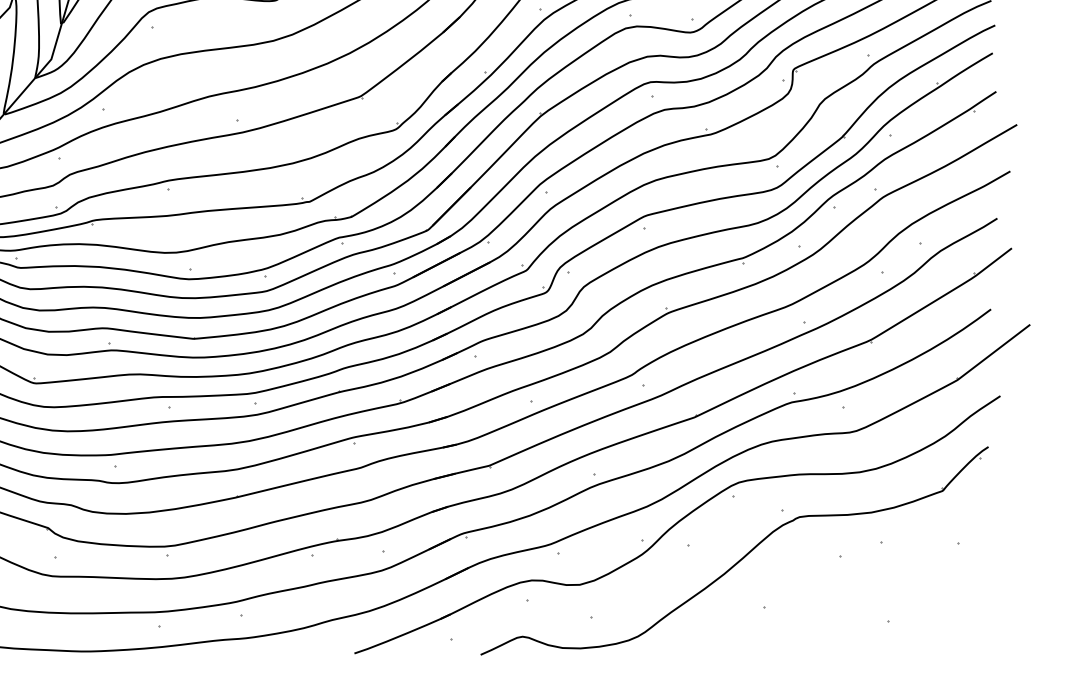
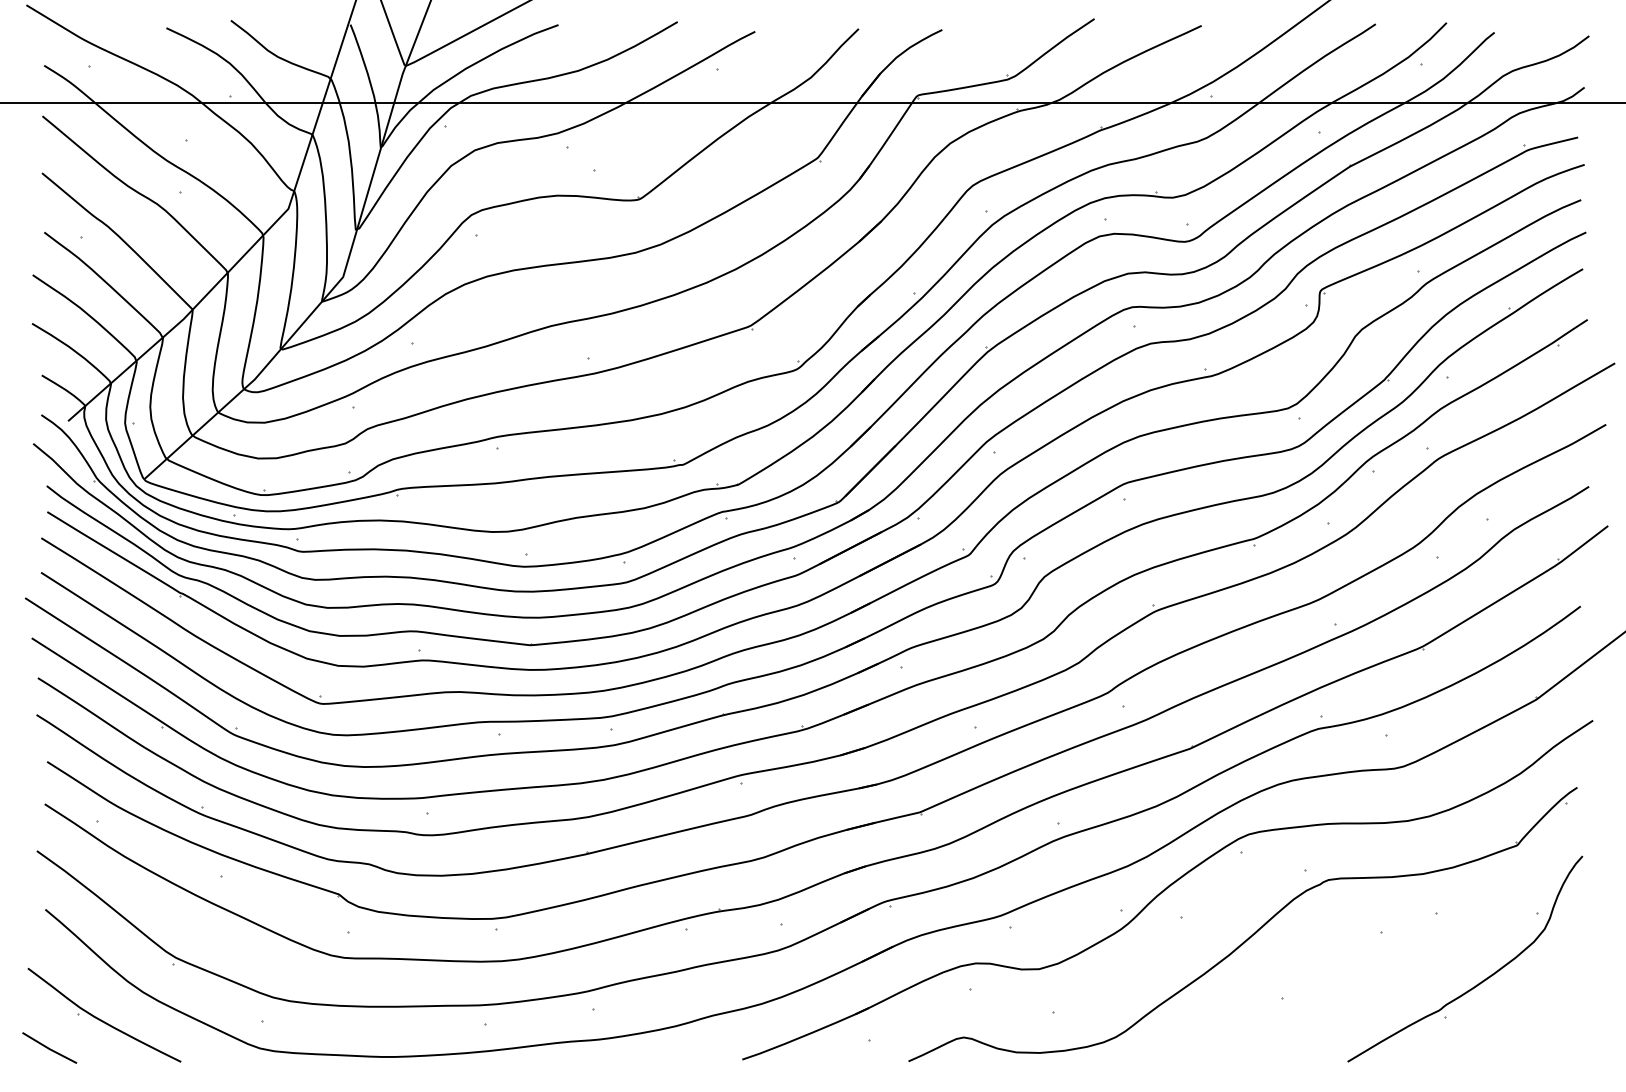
curve: (914, 594) -> (1479, 982), added

